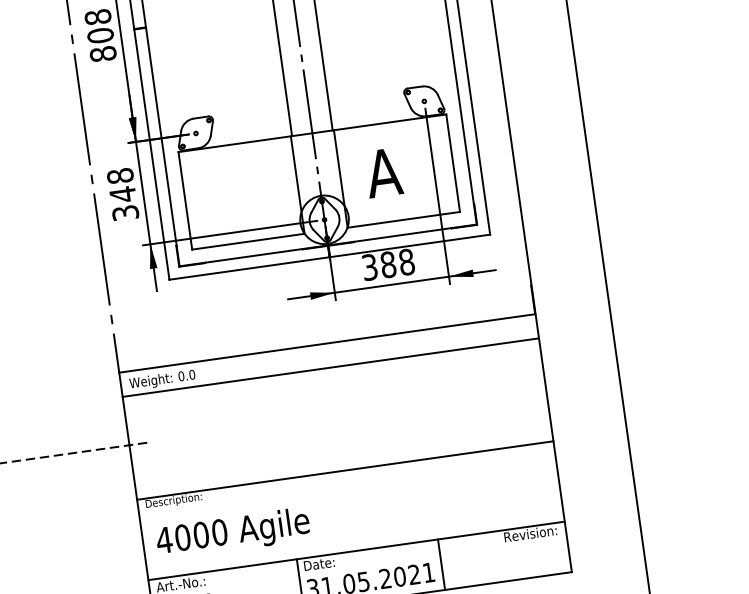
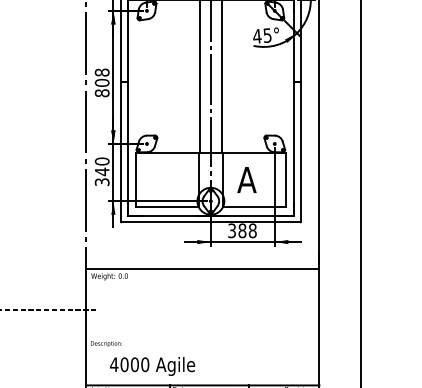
text: (120, 176) -> (102, 161), 348 -> 340
line: (329, 367) -> (202, 282), removed
line: (344, 470) -> (202, 340), removed
text: (233, 533) -> (152, 366), moved

